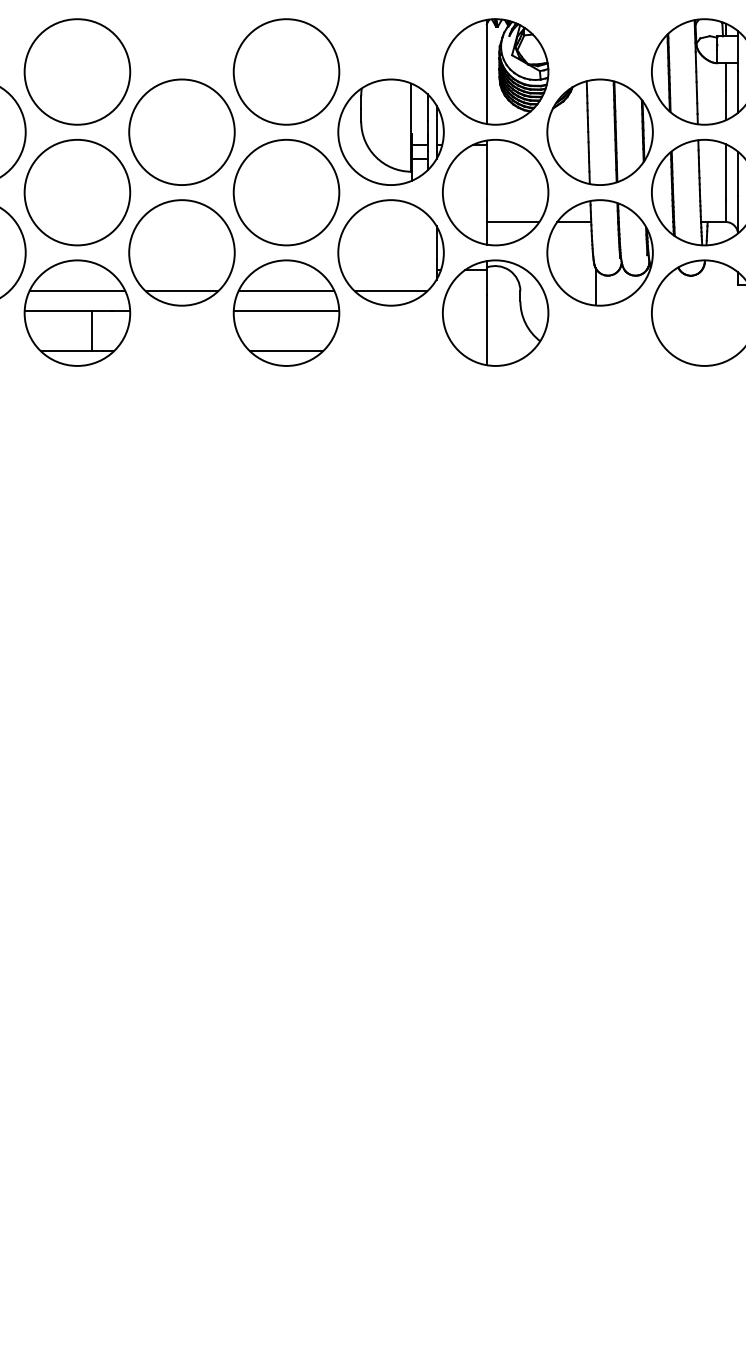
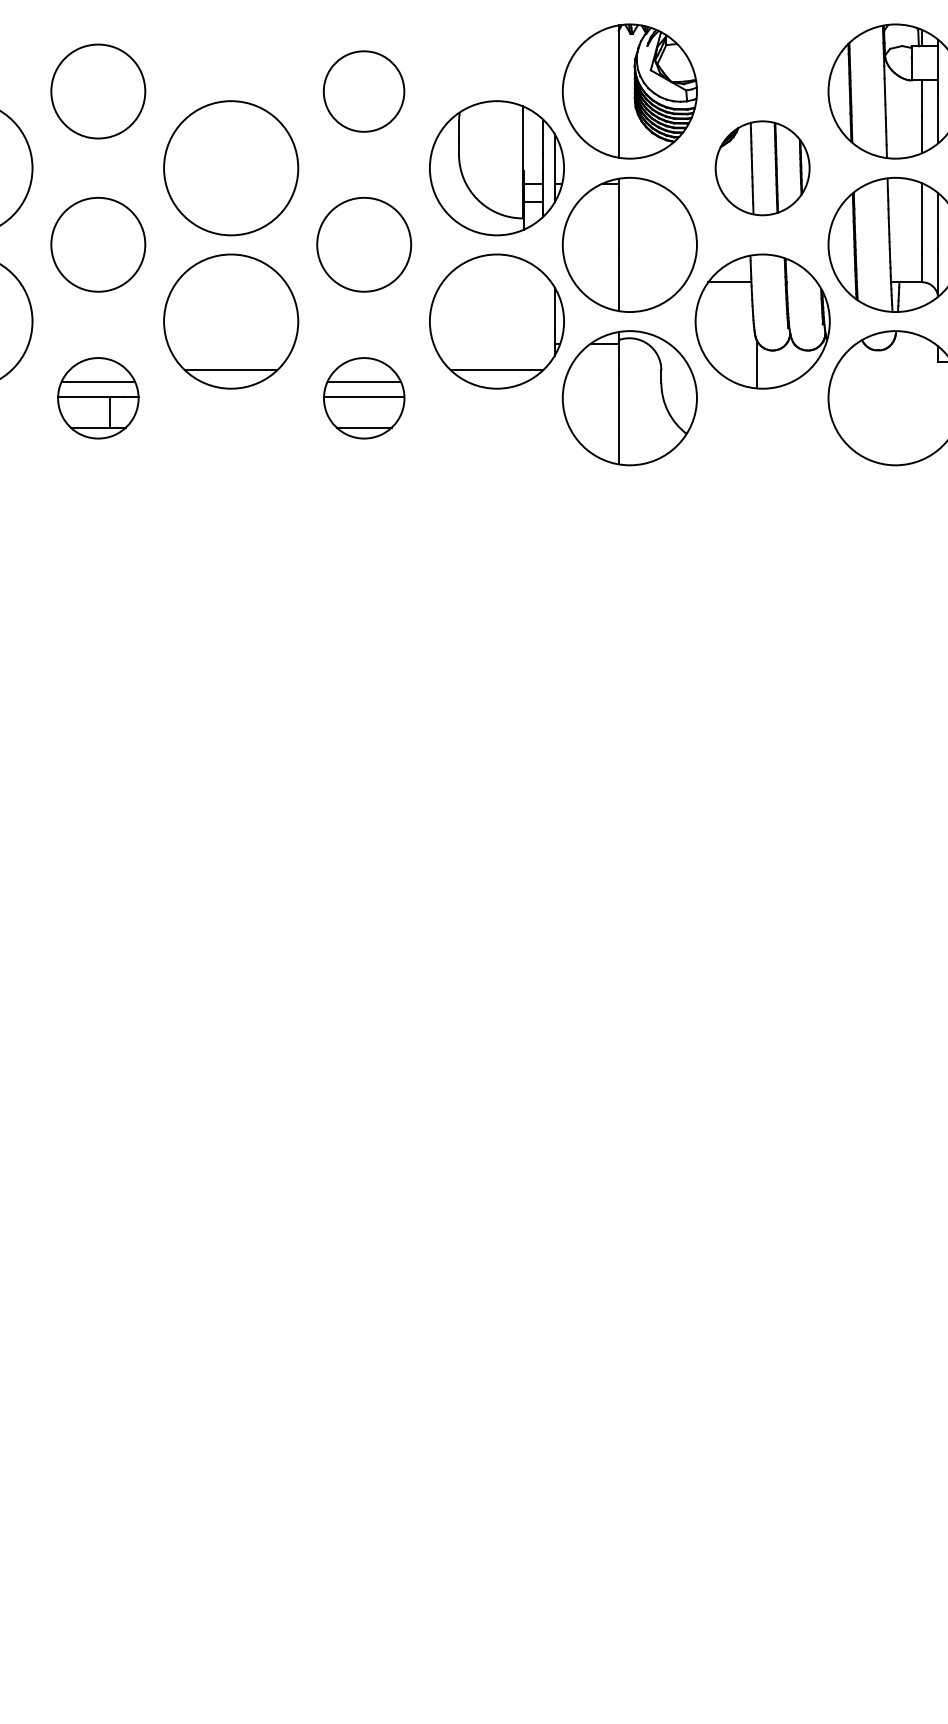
circle: (77, 71) -> (98, 91), size x0.7
circle: (286, 71) -> (363, 91), size x0.6
part: (599, 132) -> (762, 168), size x0.7
circle: (77, 192) -> (98, 244), size x0.7
circle: (286, 192) -> (364, 244), size x0.7
line: (512, 222) -> (651, 282), removed
part: (77, 313) -> (98, 398), size x0.6
part: (286, 313) -> (364, 398), size x0.6

